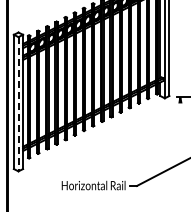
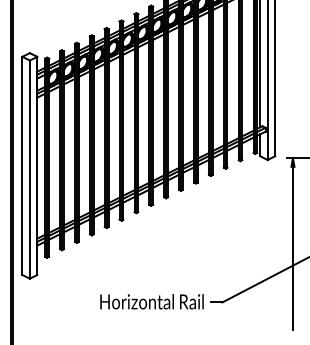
line: (18, 104) -> (29, 170), dashed -> solid
line: (180, 149) -> (293, 243), added

